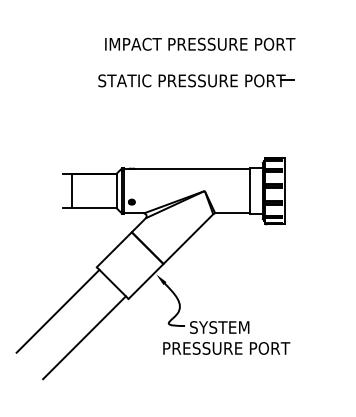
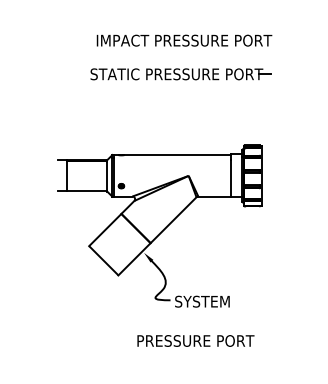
line: (58, 311) -> (53, 286), removed
line: (84, 337) -> (77, 310), removed
text: (226, 347) -> (195, 340), moved

